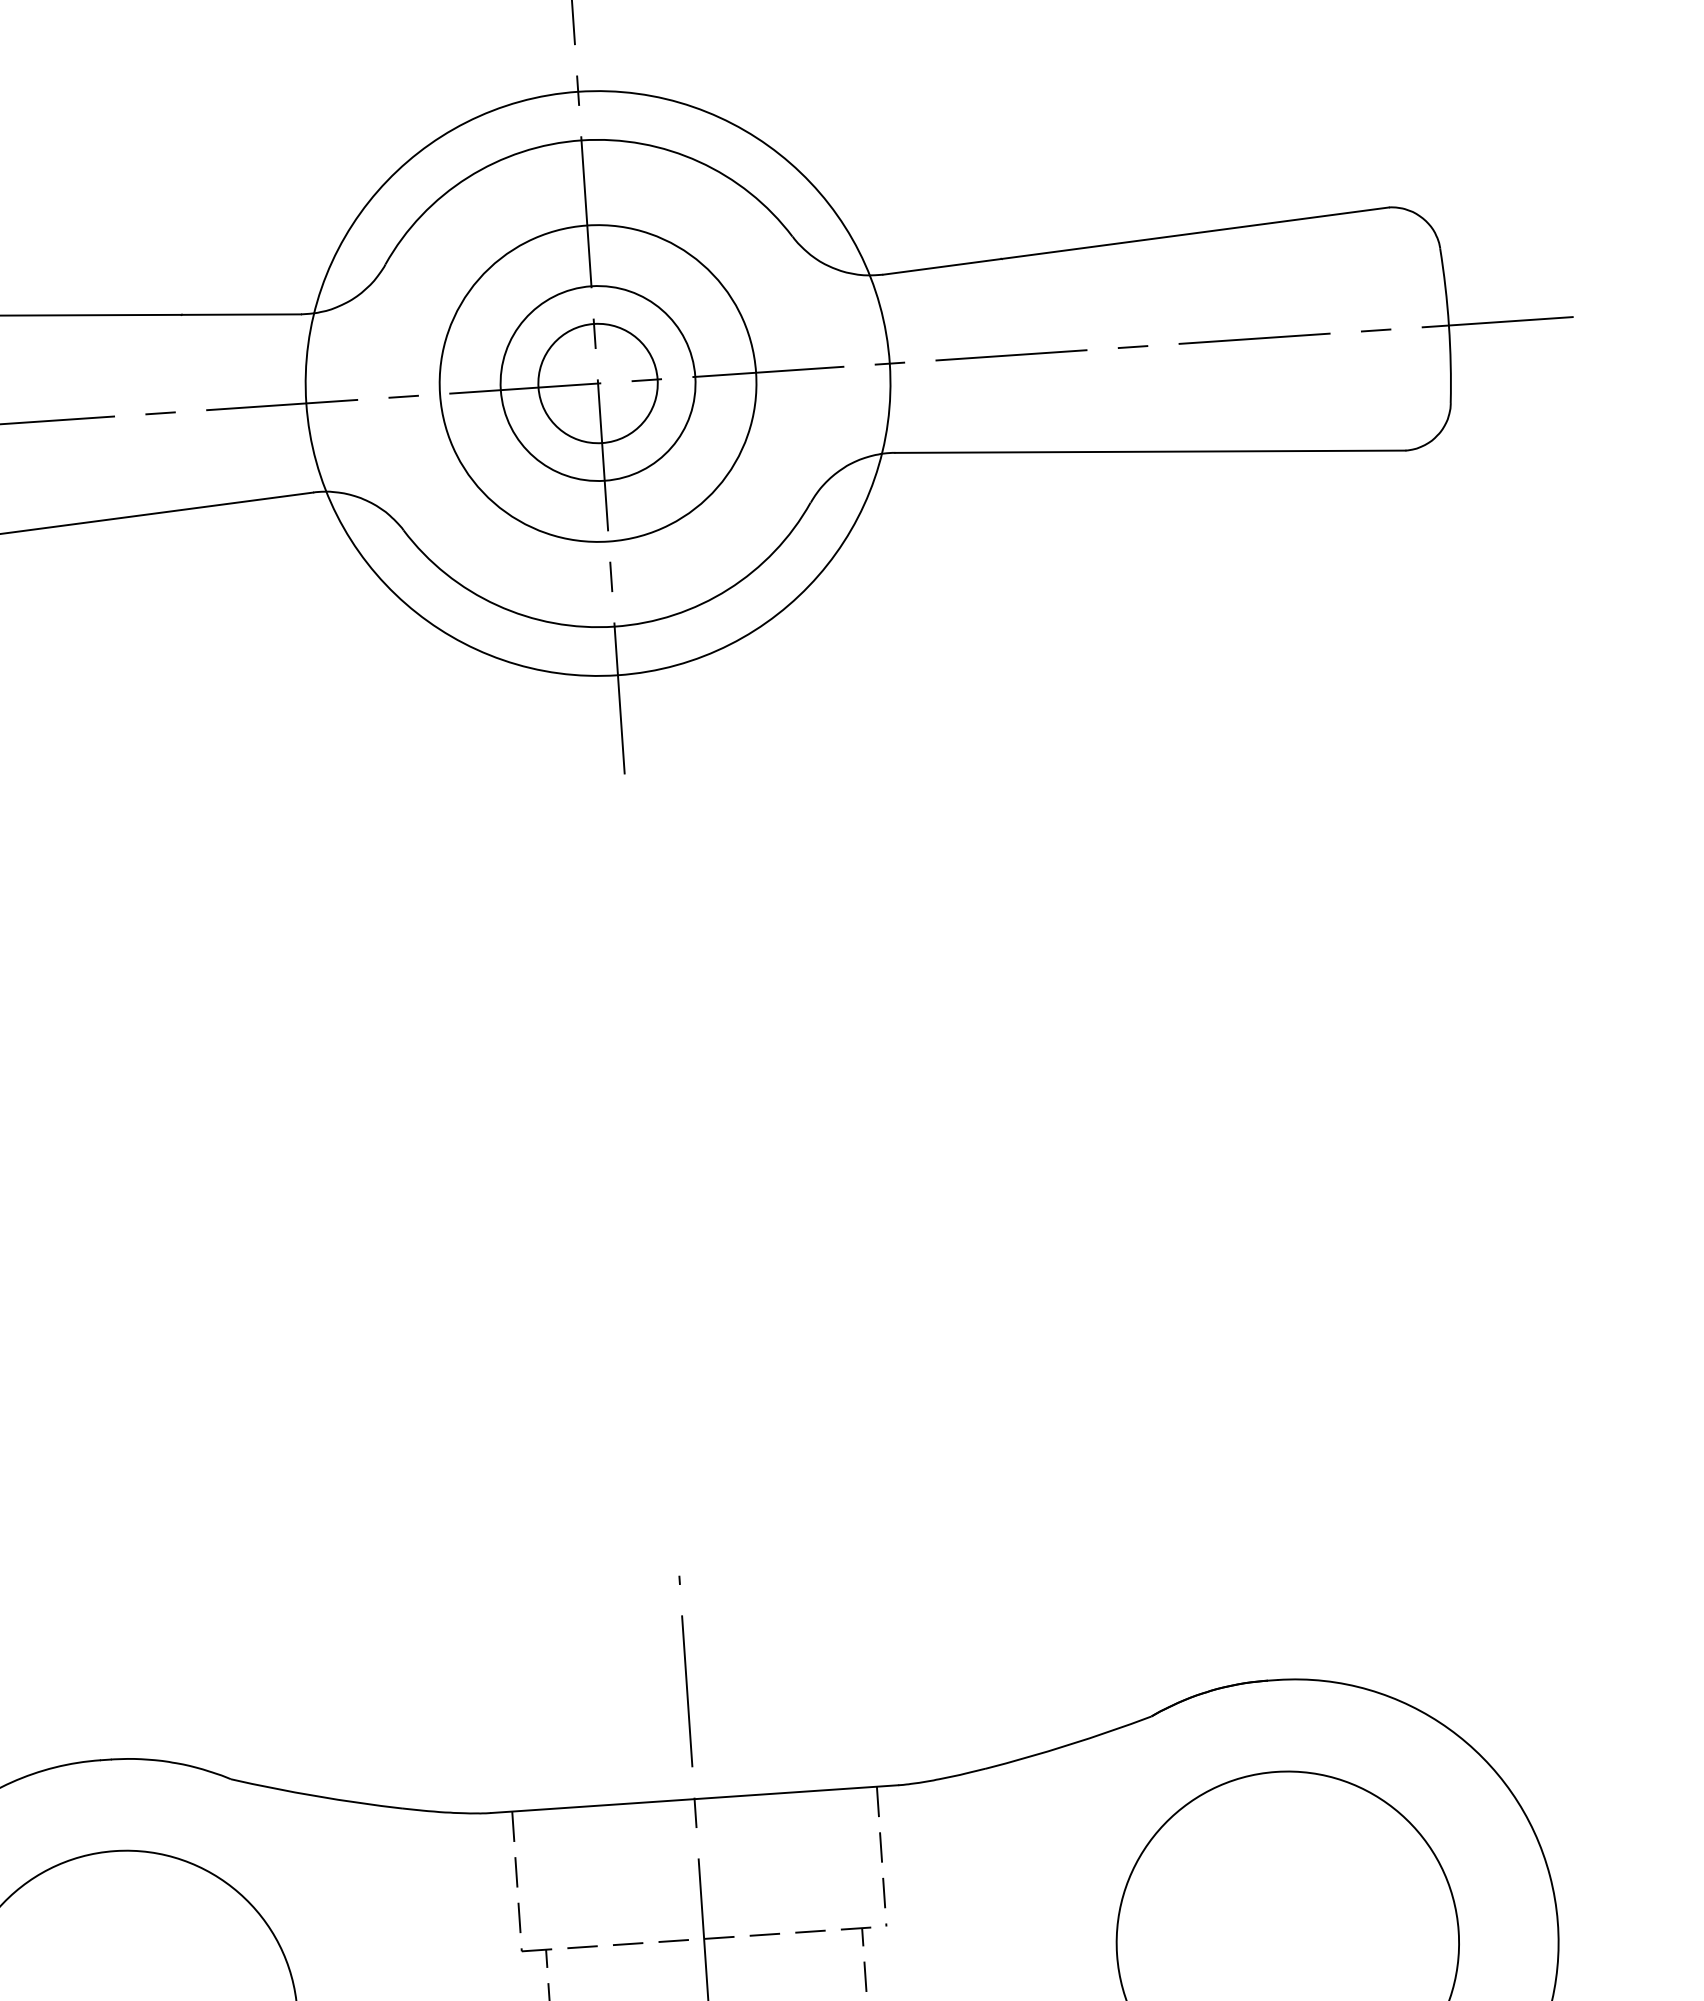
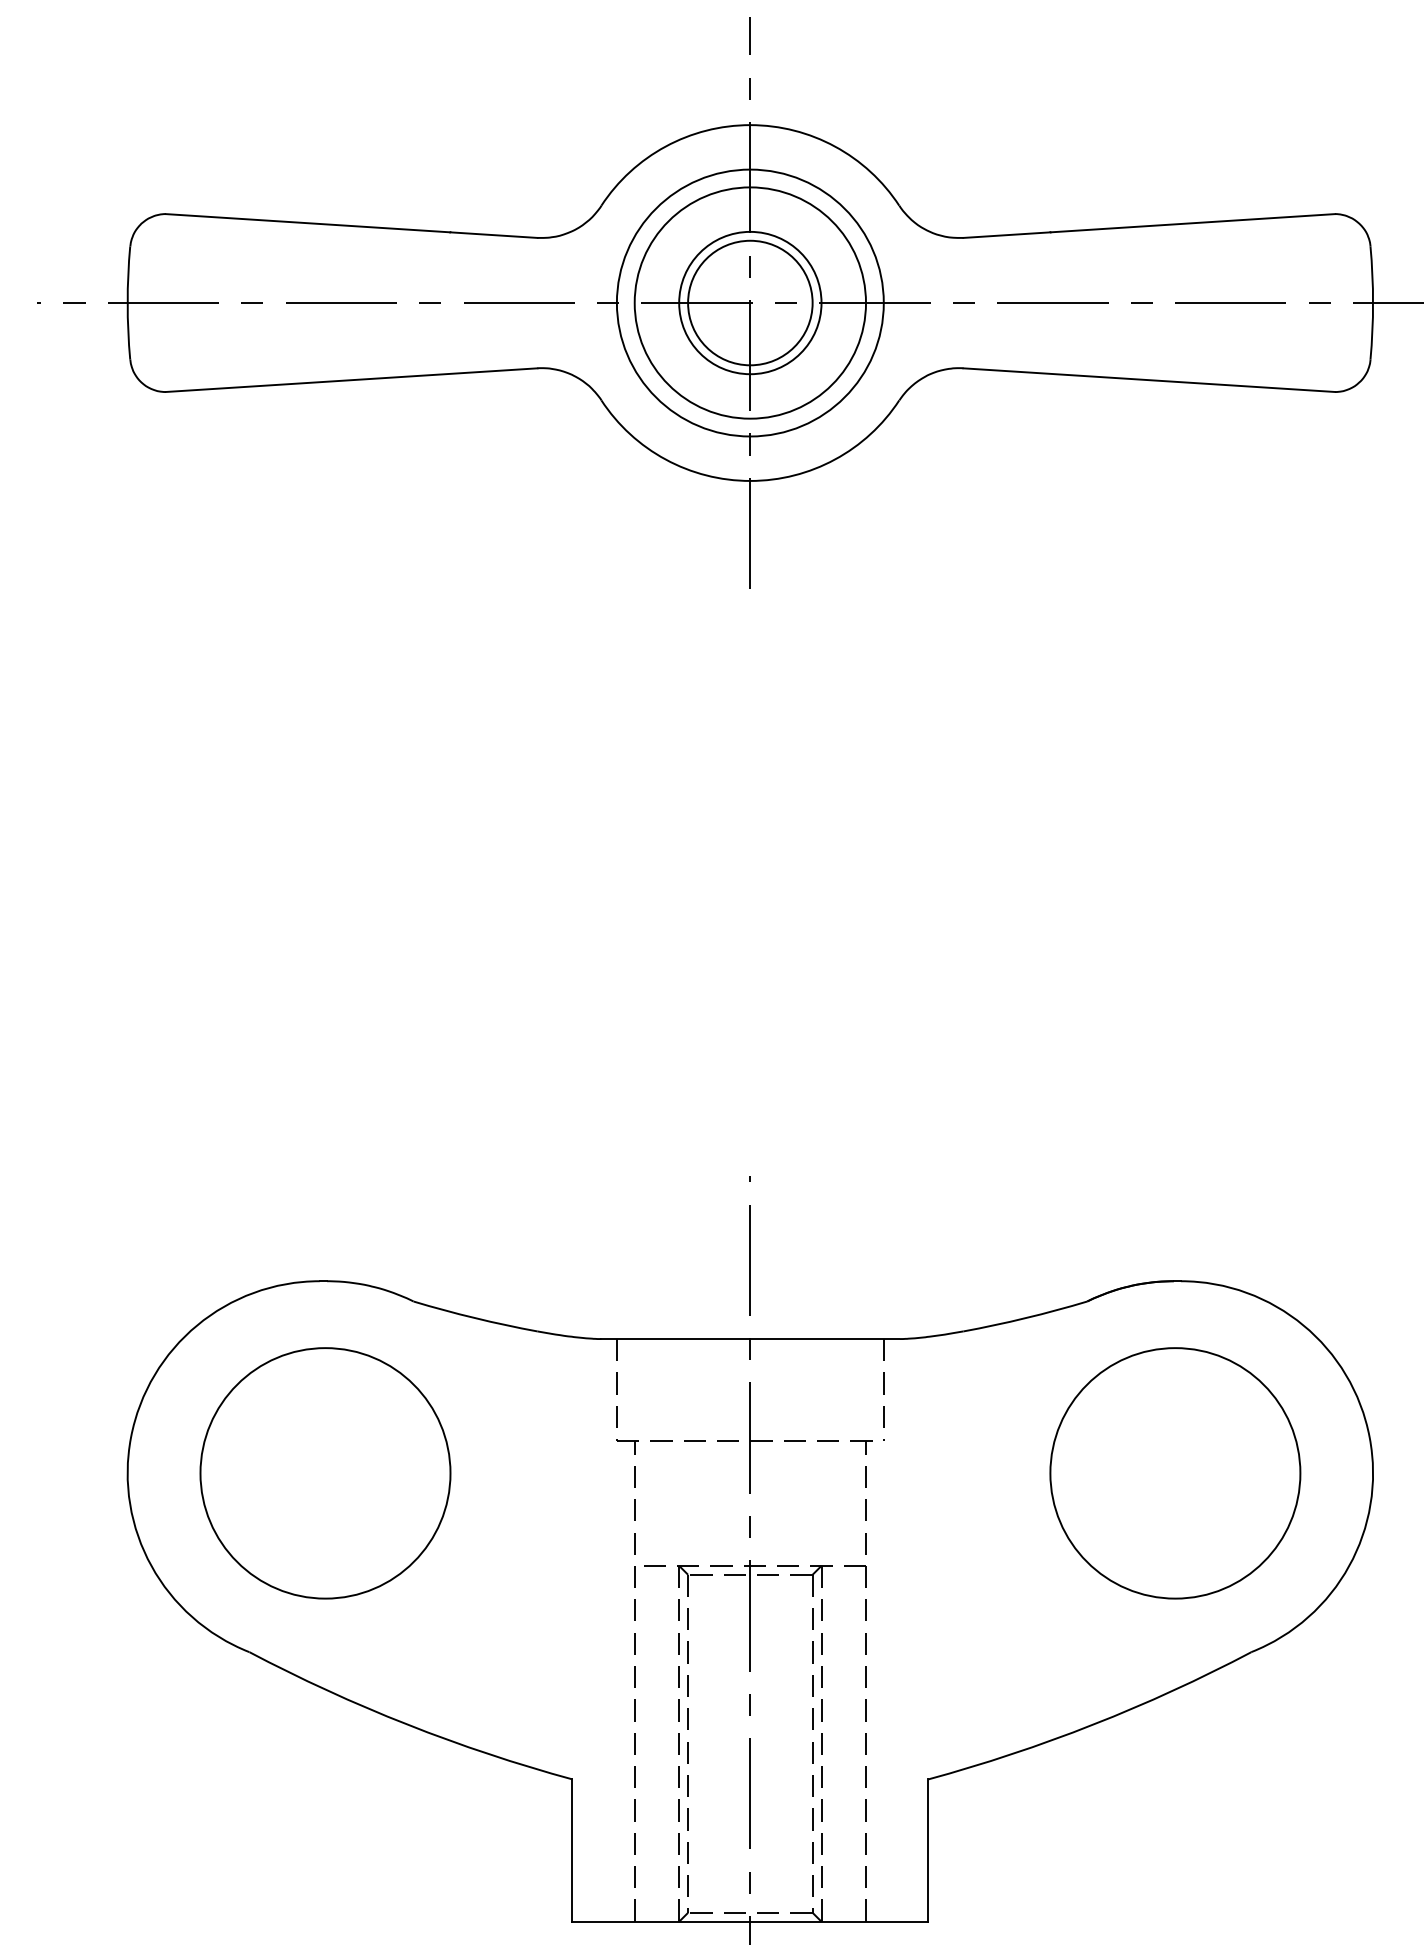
circle: (596, 382) -> (749, 302), size x0.62
circle: (598, 382) -> (750, 302), size x1.43

